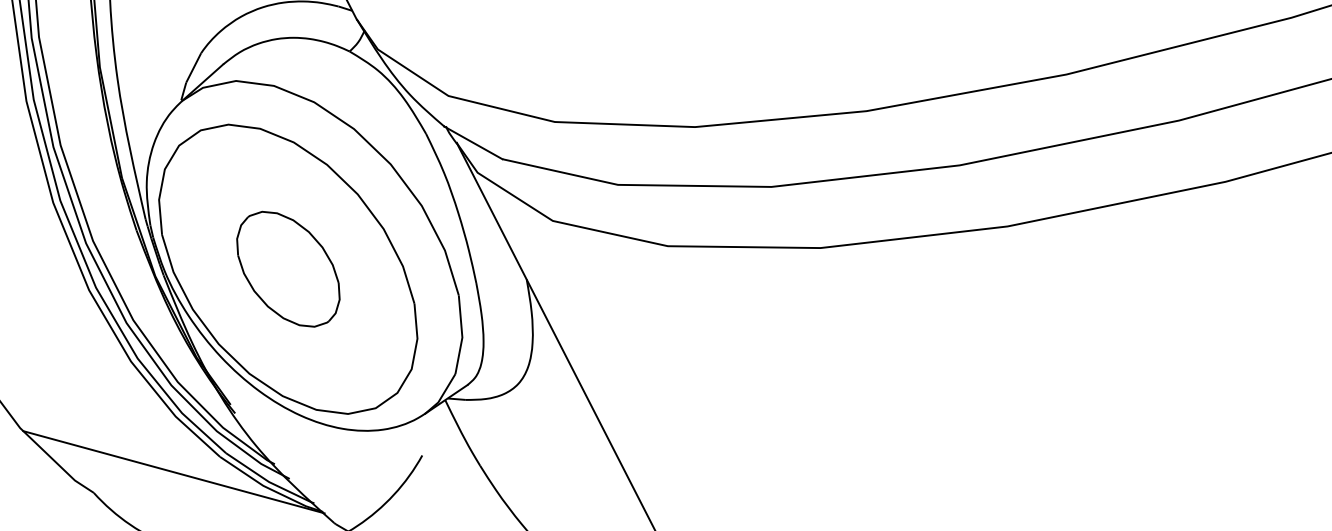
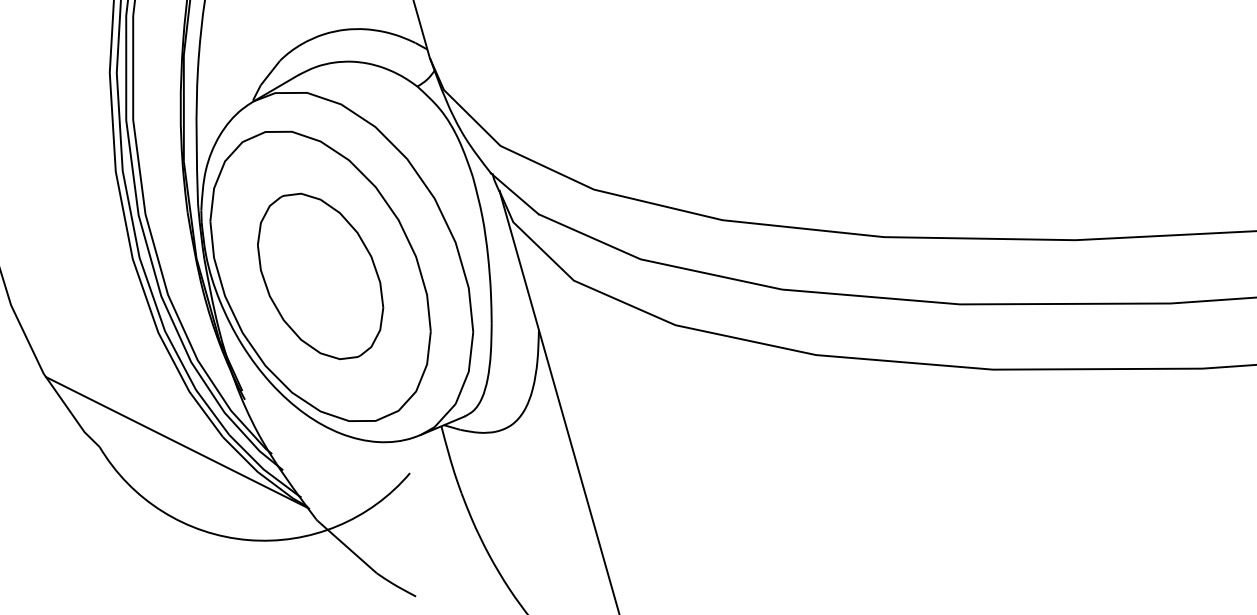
part: (288, 269) -> (320, 276), size x1.43

